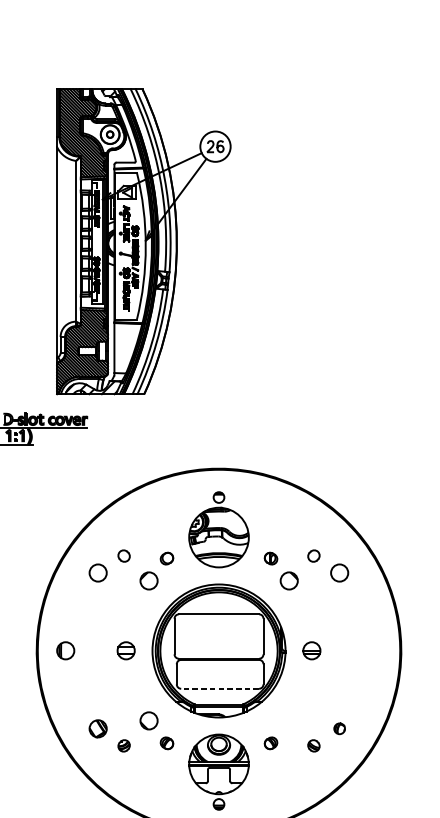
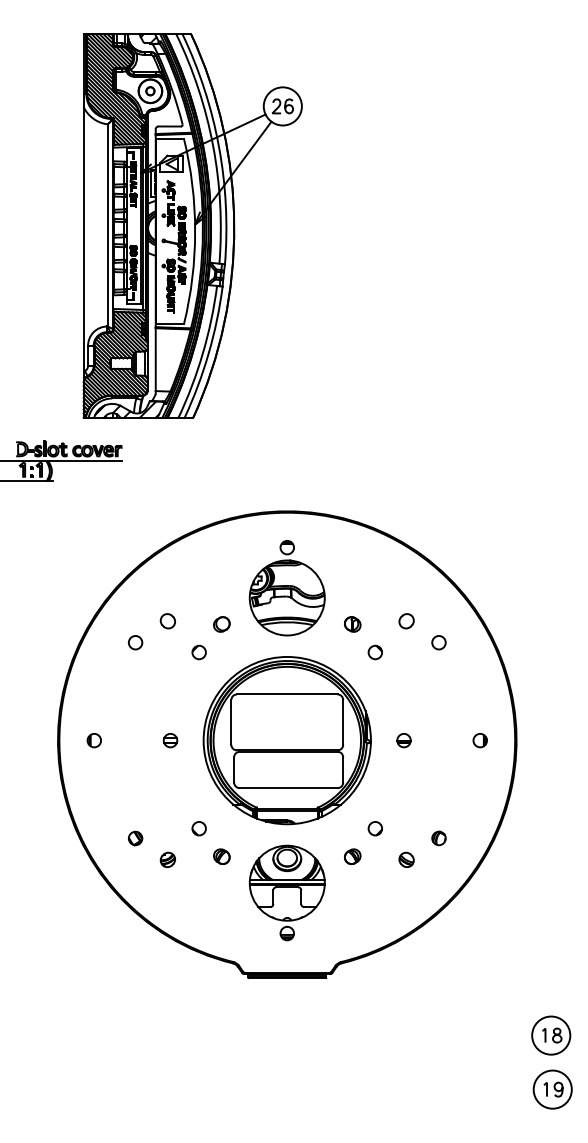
circle: (98, 572) -> (135, 642), size x0.62
circle: (339, 572) -> (438, 642), size x0.62
part: (148, 580) -> (198, 652), size x0.62
part: (288, 580) -> (374, 652), size x0.62
part: (64, 650) -> (93, 740), size x0.62
part: (126, 650) -> (170, 740), size x0.62
part: (311, 650) -> (403, 740), size x0.62
part: (371, 650) -> (479, 740), added
line: (219, 689) -> (288, 788), dashed -> solid
circle: (148, 720) -> (198, 828), size x0.62
circle: (288, 720) -> (374, 828), added
part: (98, 728) -> (135, 838), size x0.62

